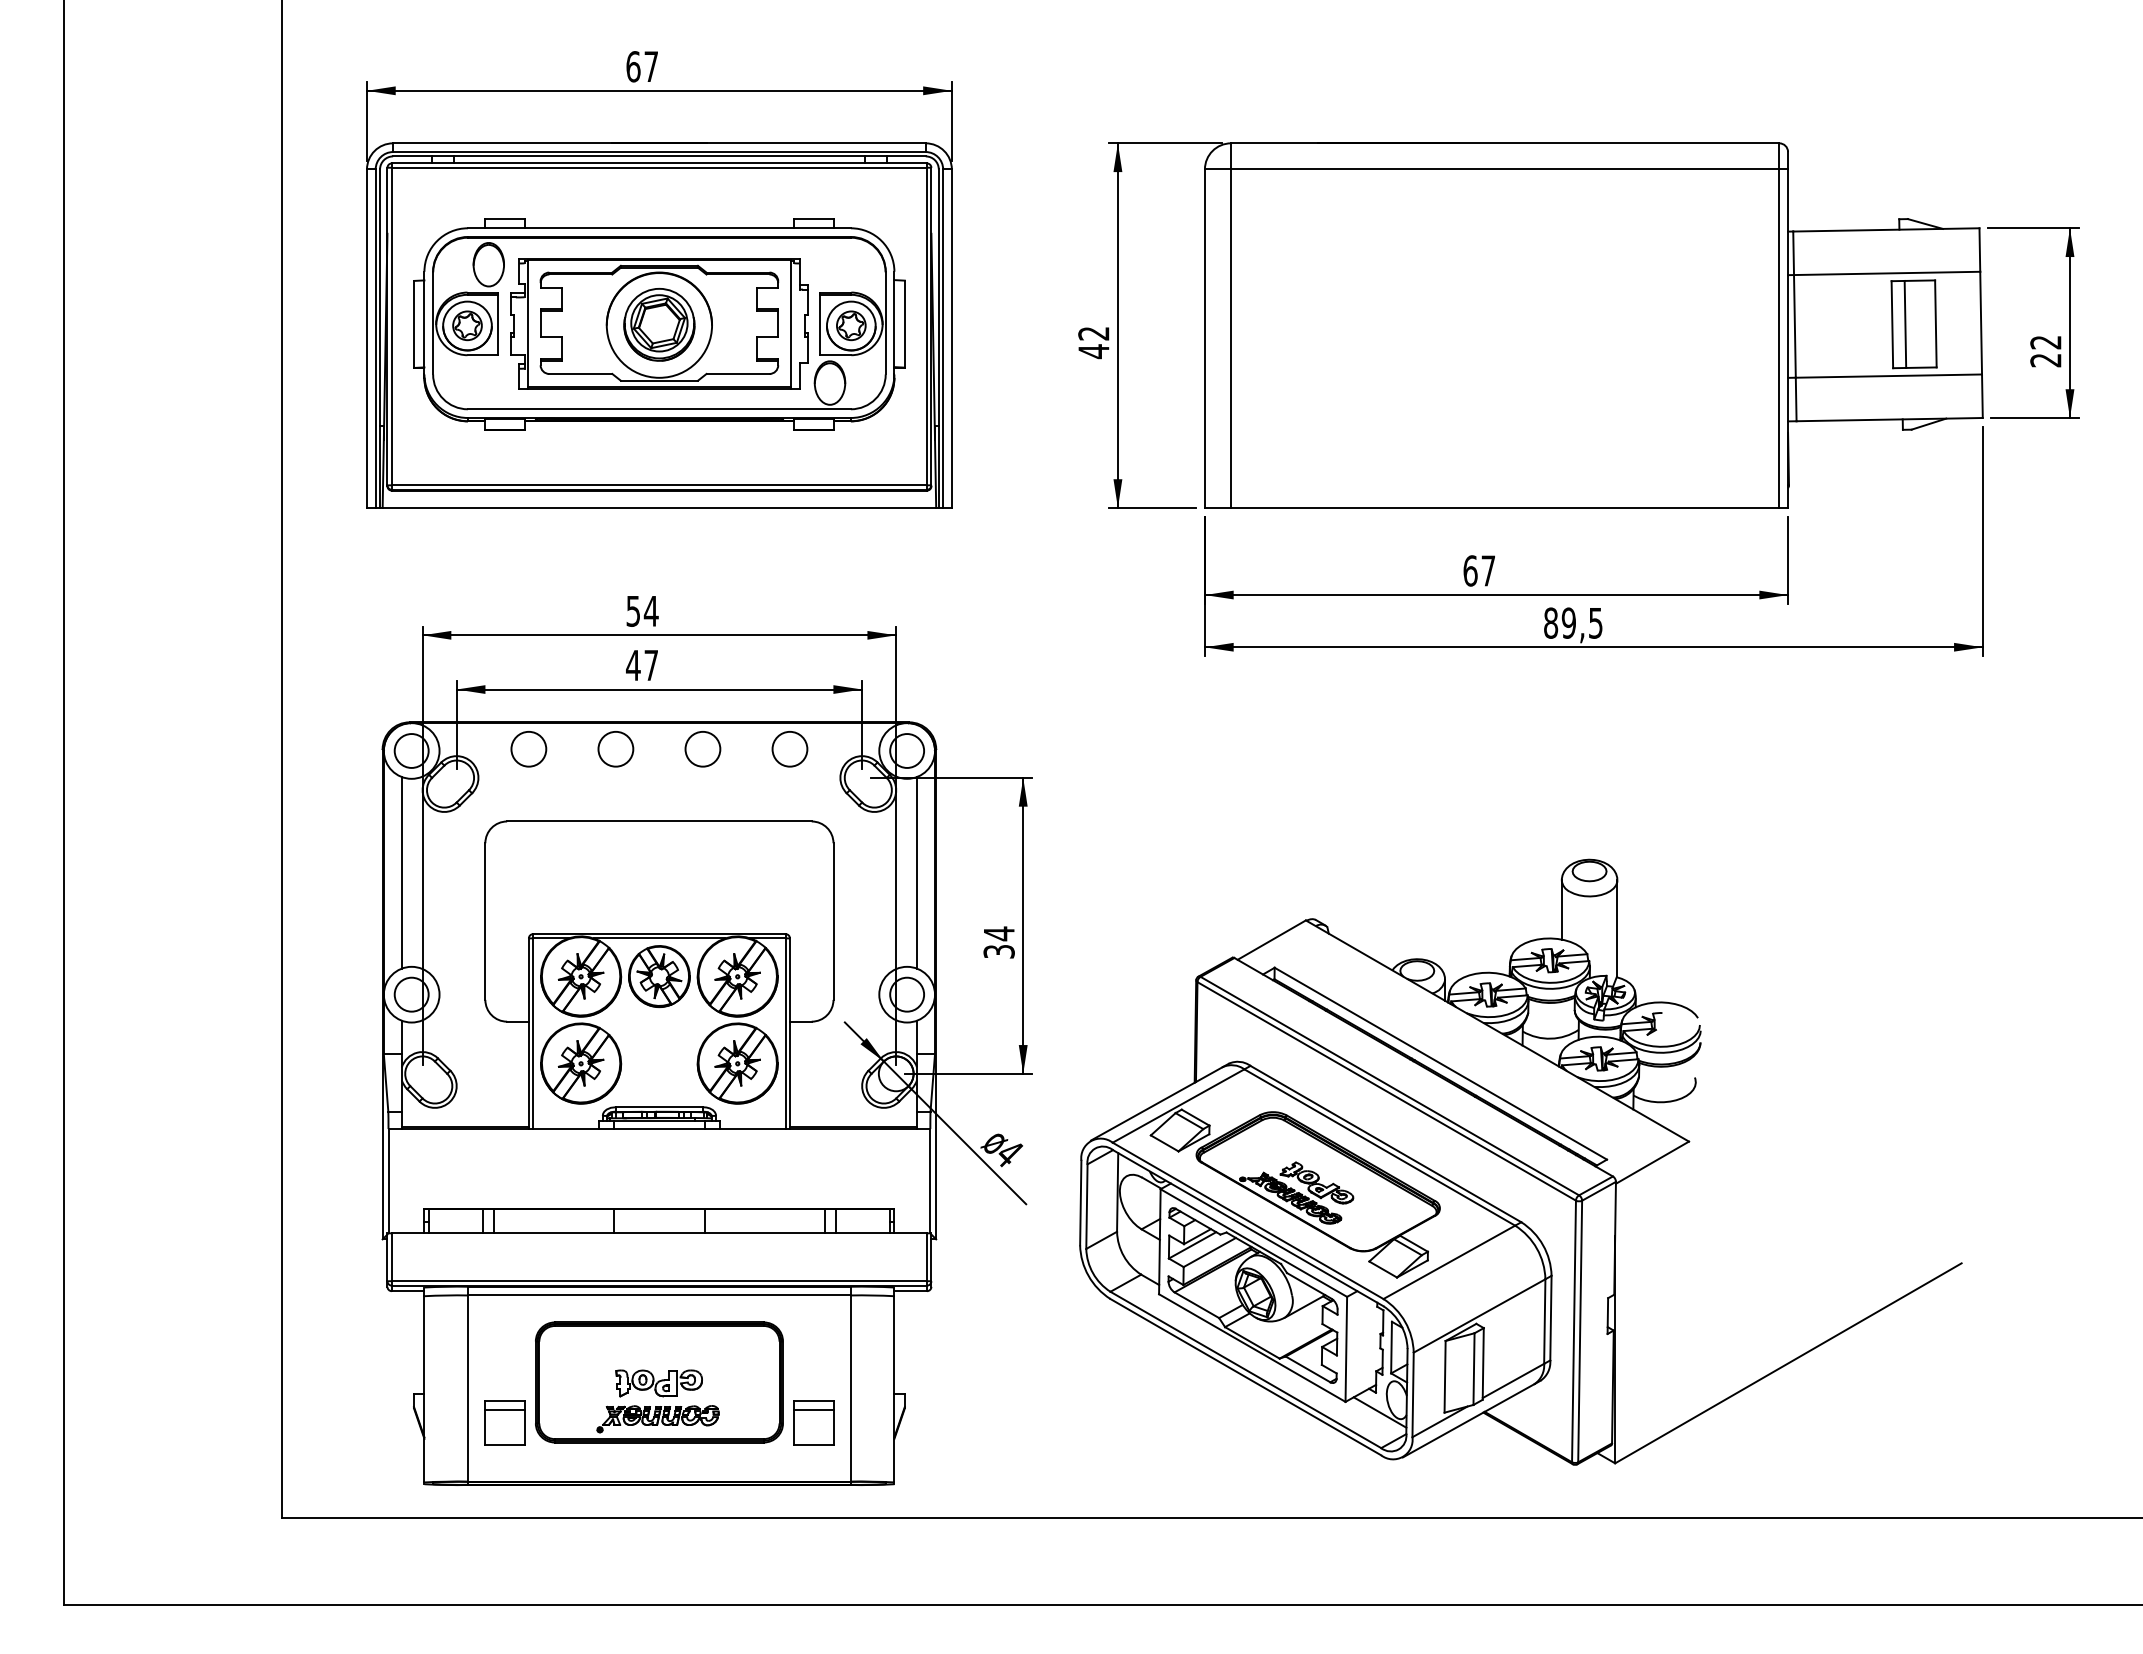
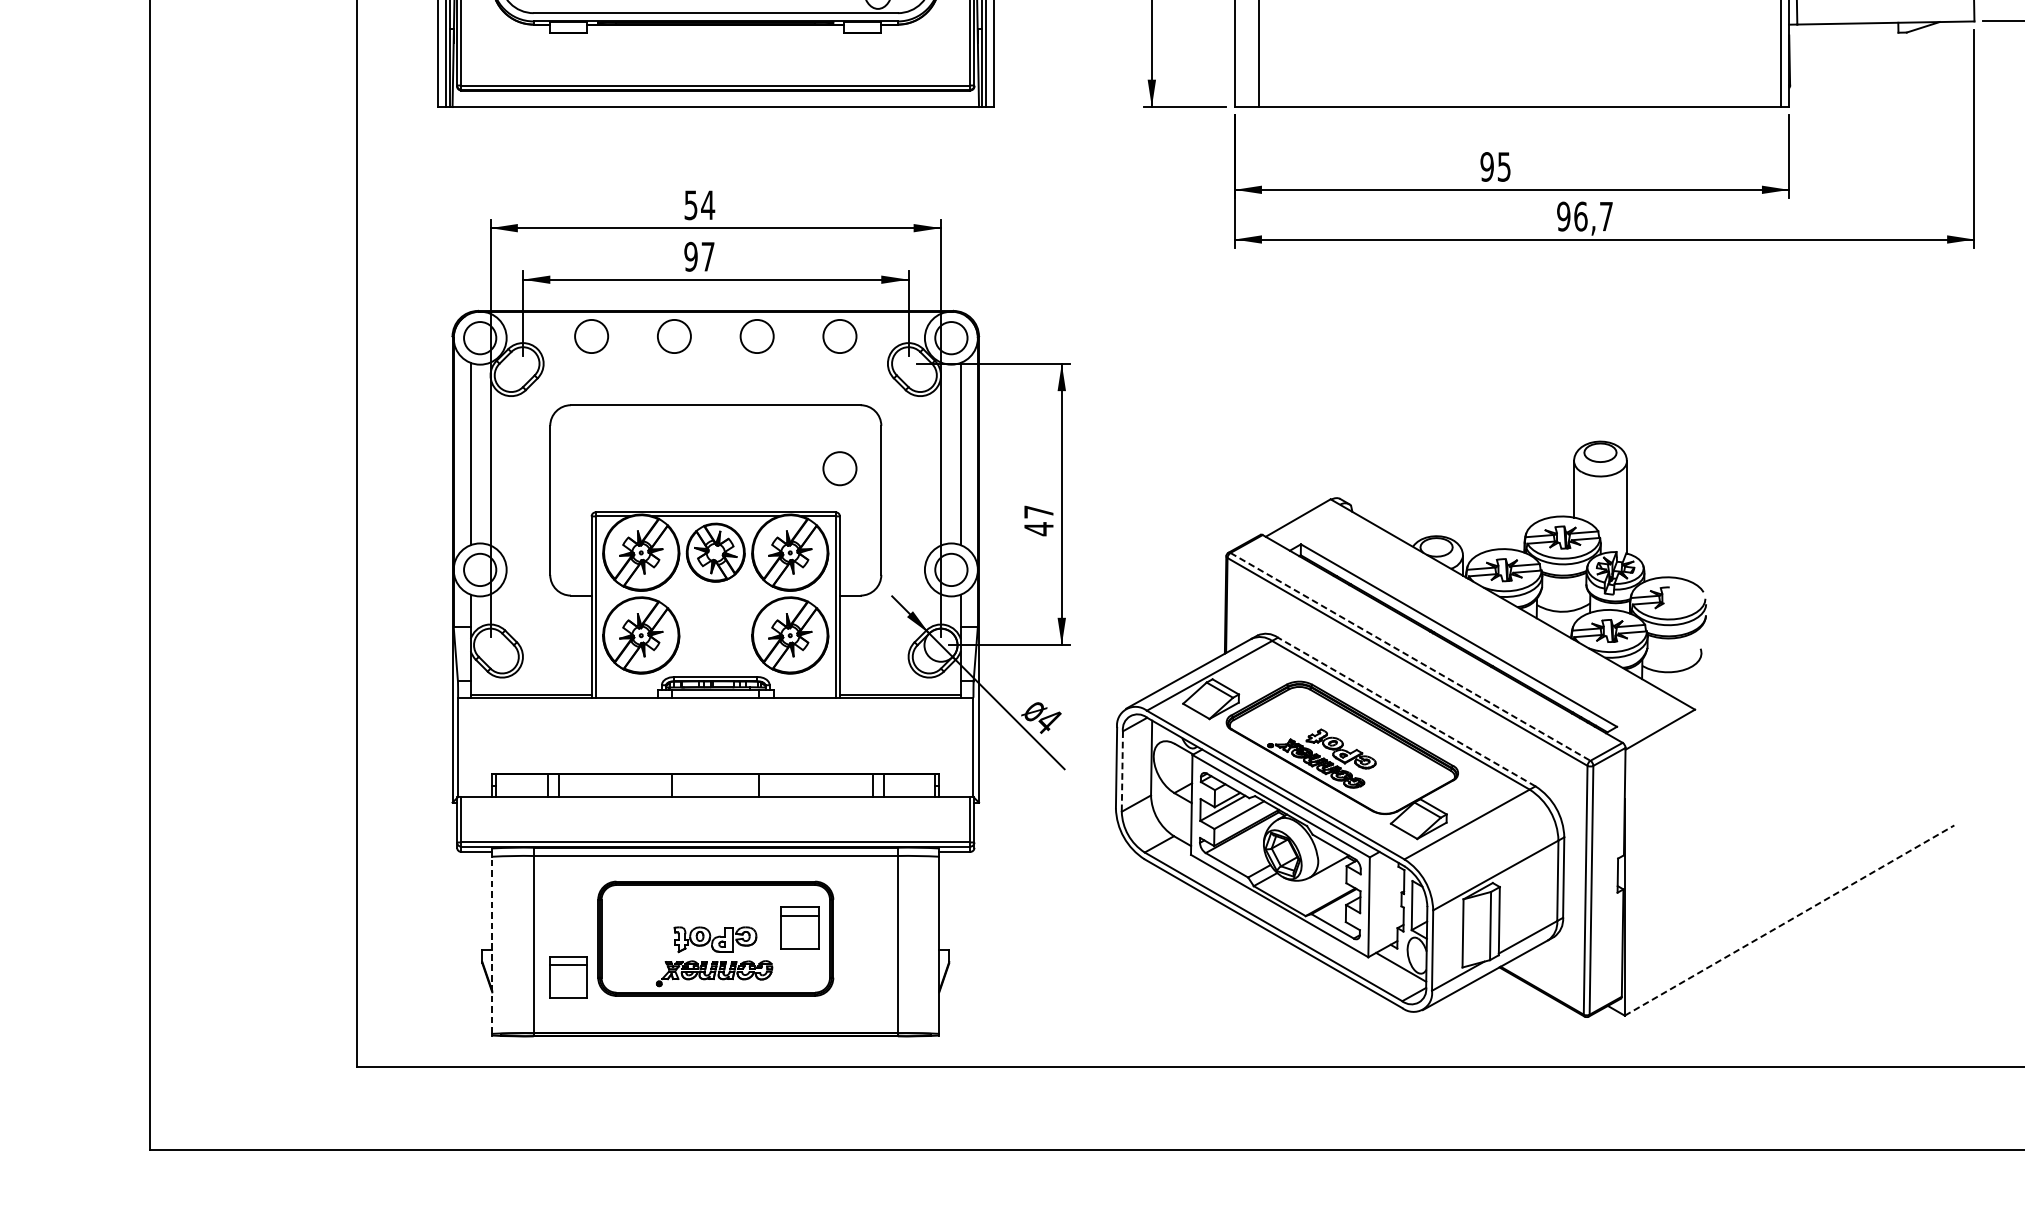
text: (1478, 570) -> (1494, 166), 67 -> 95
text: (1573, 622) -> (1585, 215), 89,5 -> 96,7
text: (633, 665) -> (691, 256), 47 -> 97
circle: (789, 888) -> (839, 468), added
text: (998, 942) -> (1038, 520), 34 -> 47
line: (1389, 1086) -> (1410, 657), solid -> dashed
line: (1385, 1143) -> (1406, 711), solid -> dashed
line: (1086, 1207) -> (1121, 772), solid -> dashed
line: (1788, 1363) -> (1789, 920), solid -> dashed
line: (424, 1388) -> (492, 944), solid -> dashed
part: (813, 1422) -> (799, 927), moved

